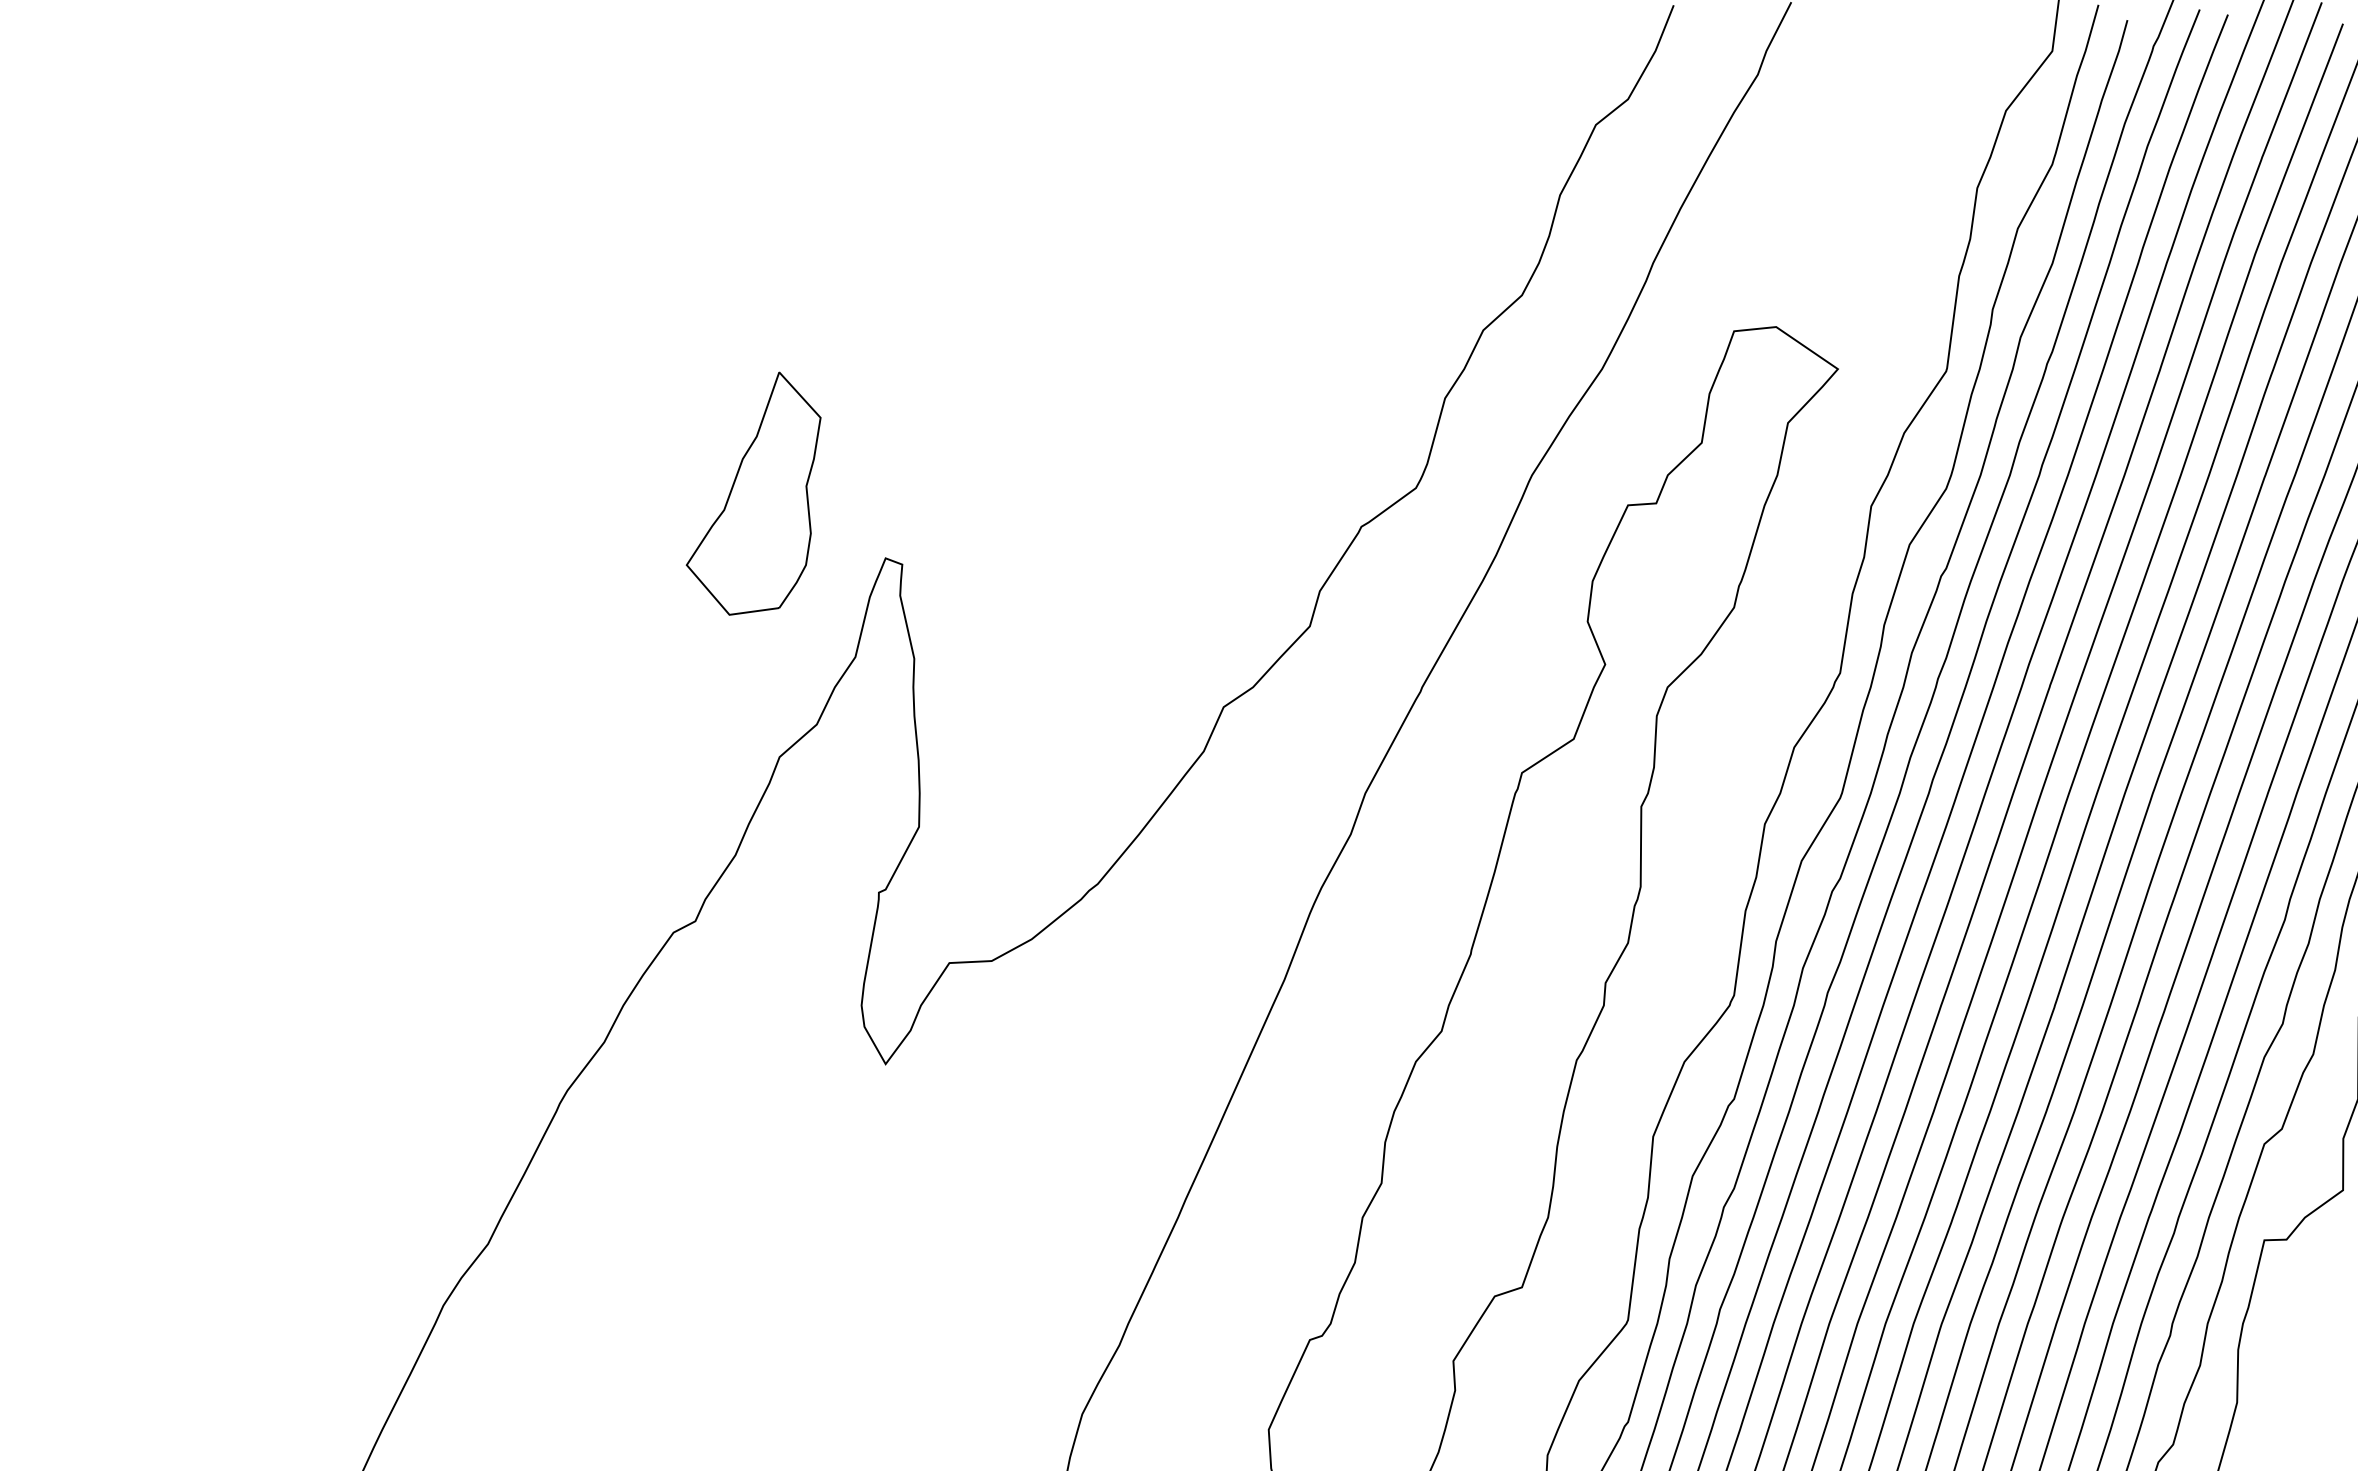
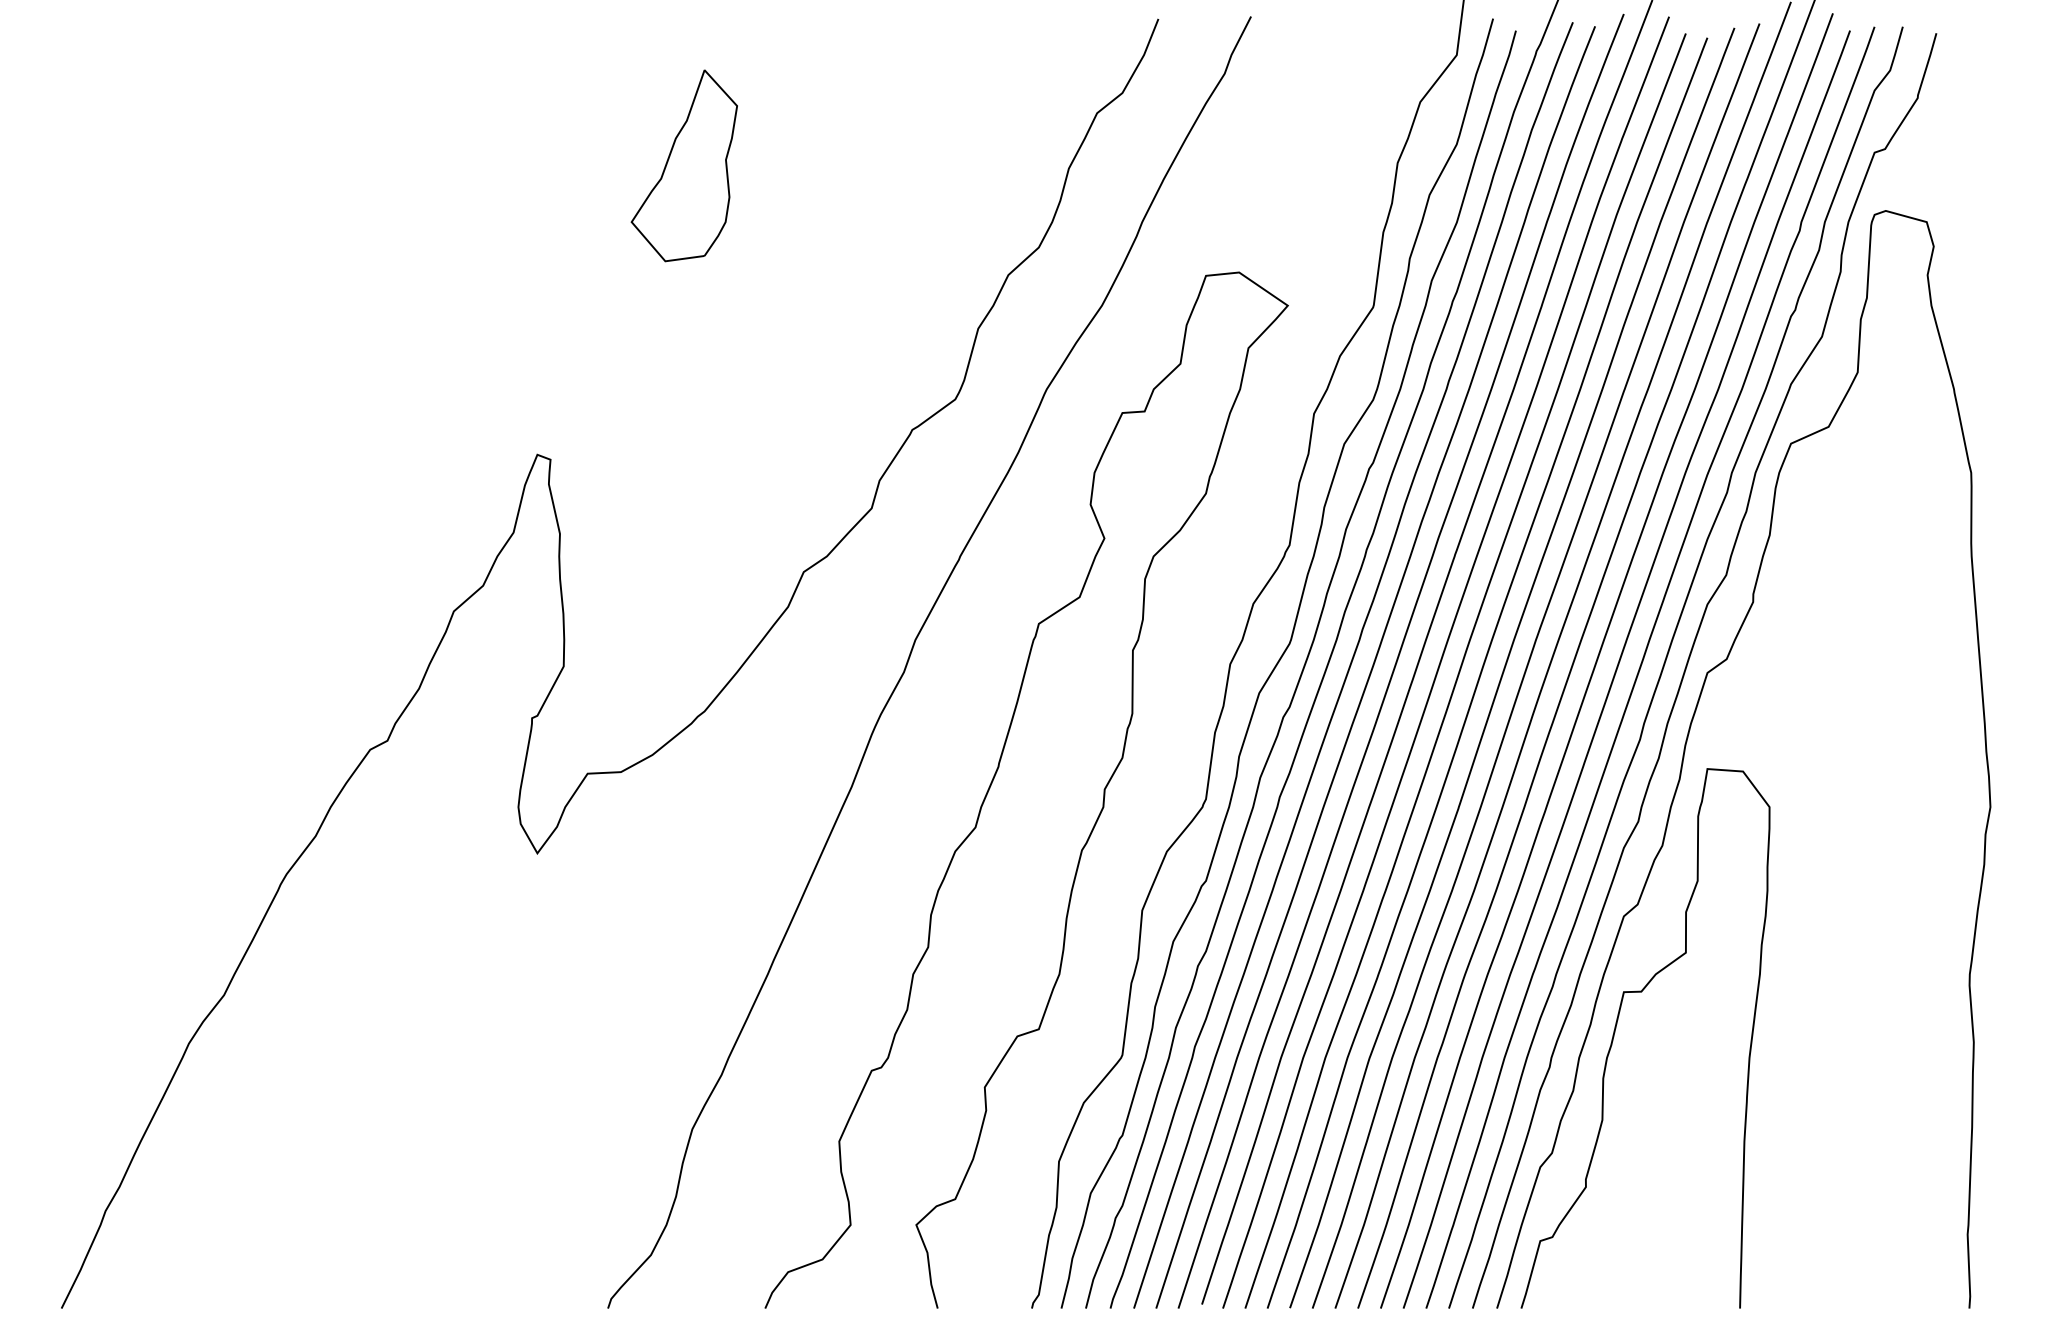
part: (752, 493) -> (683, 165), moved

